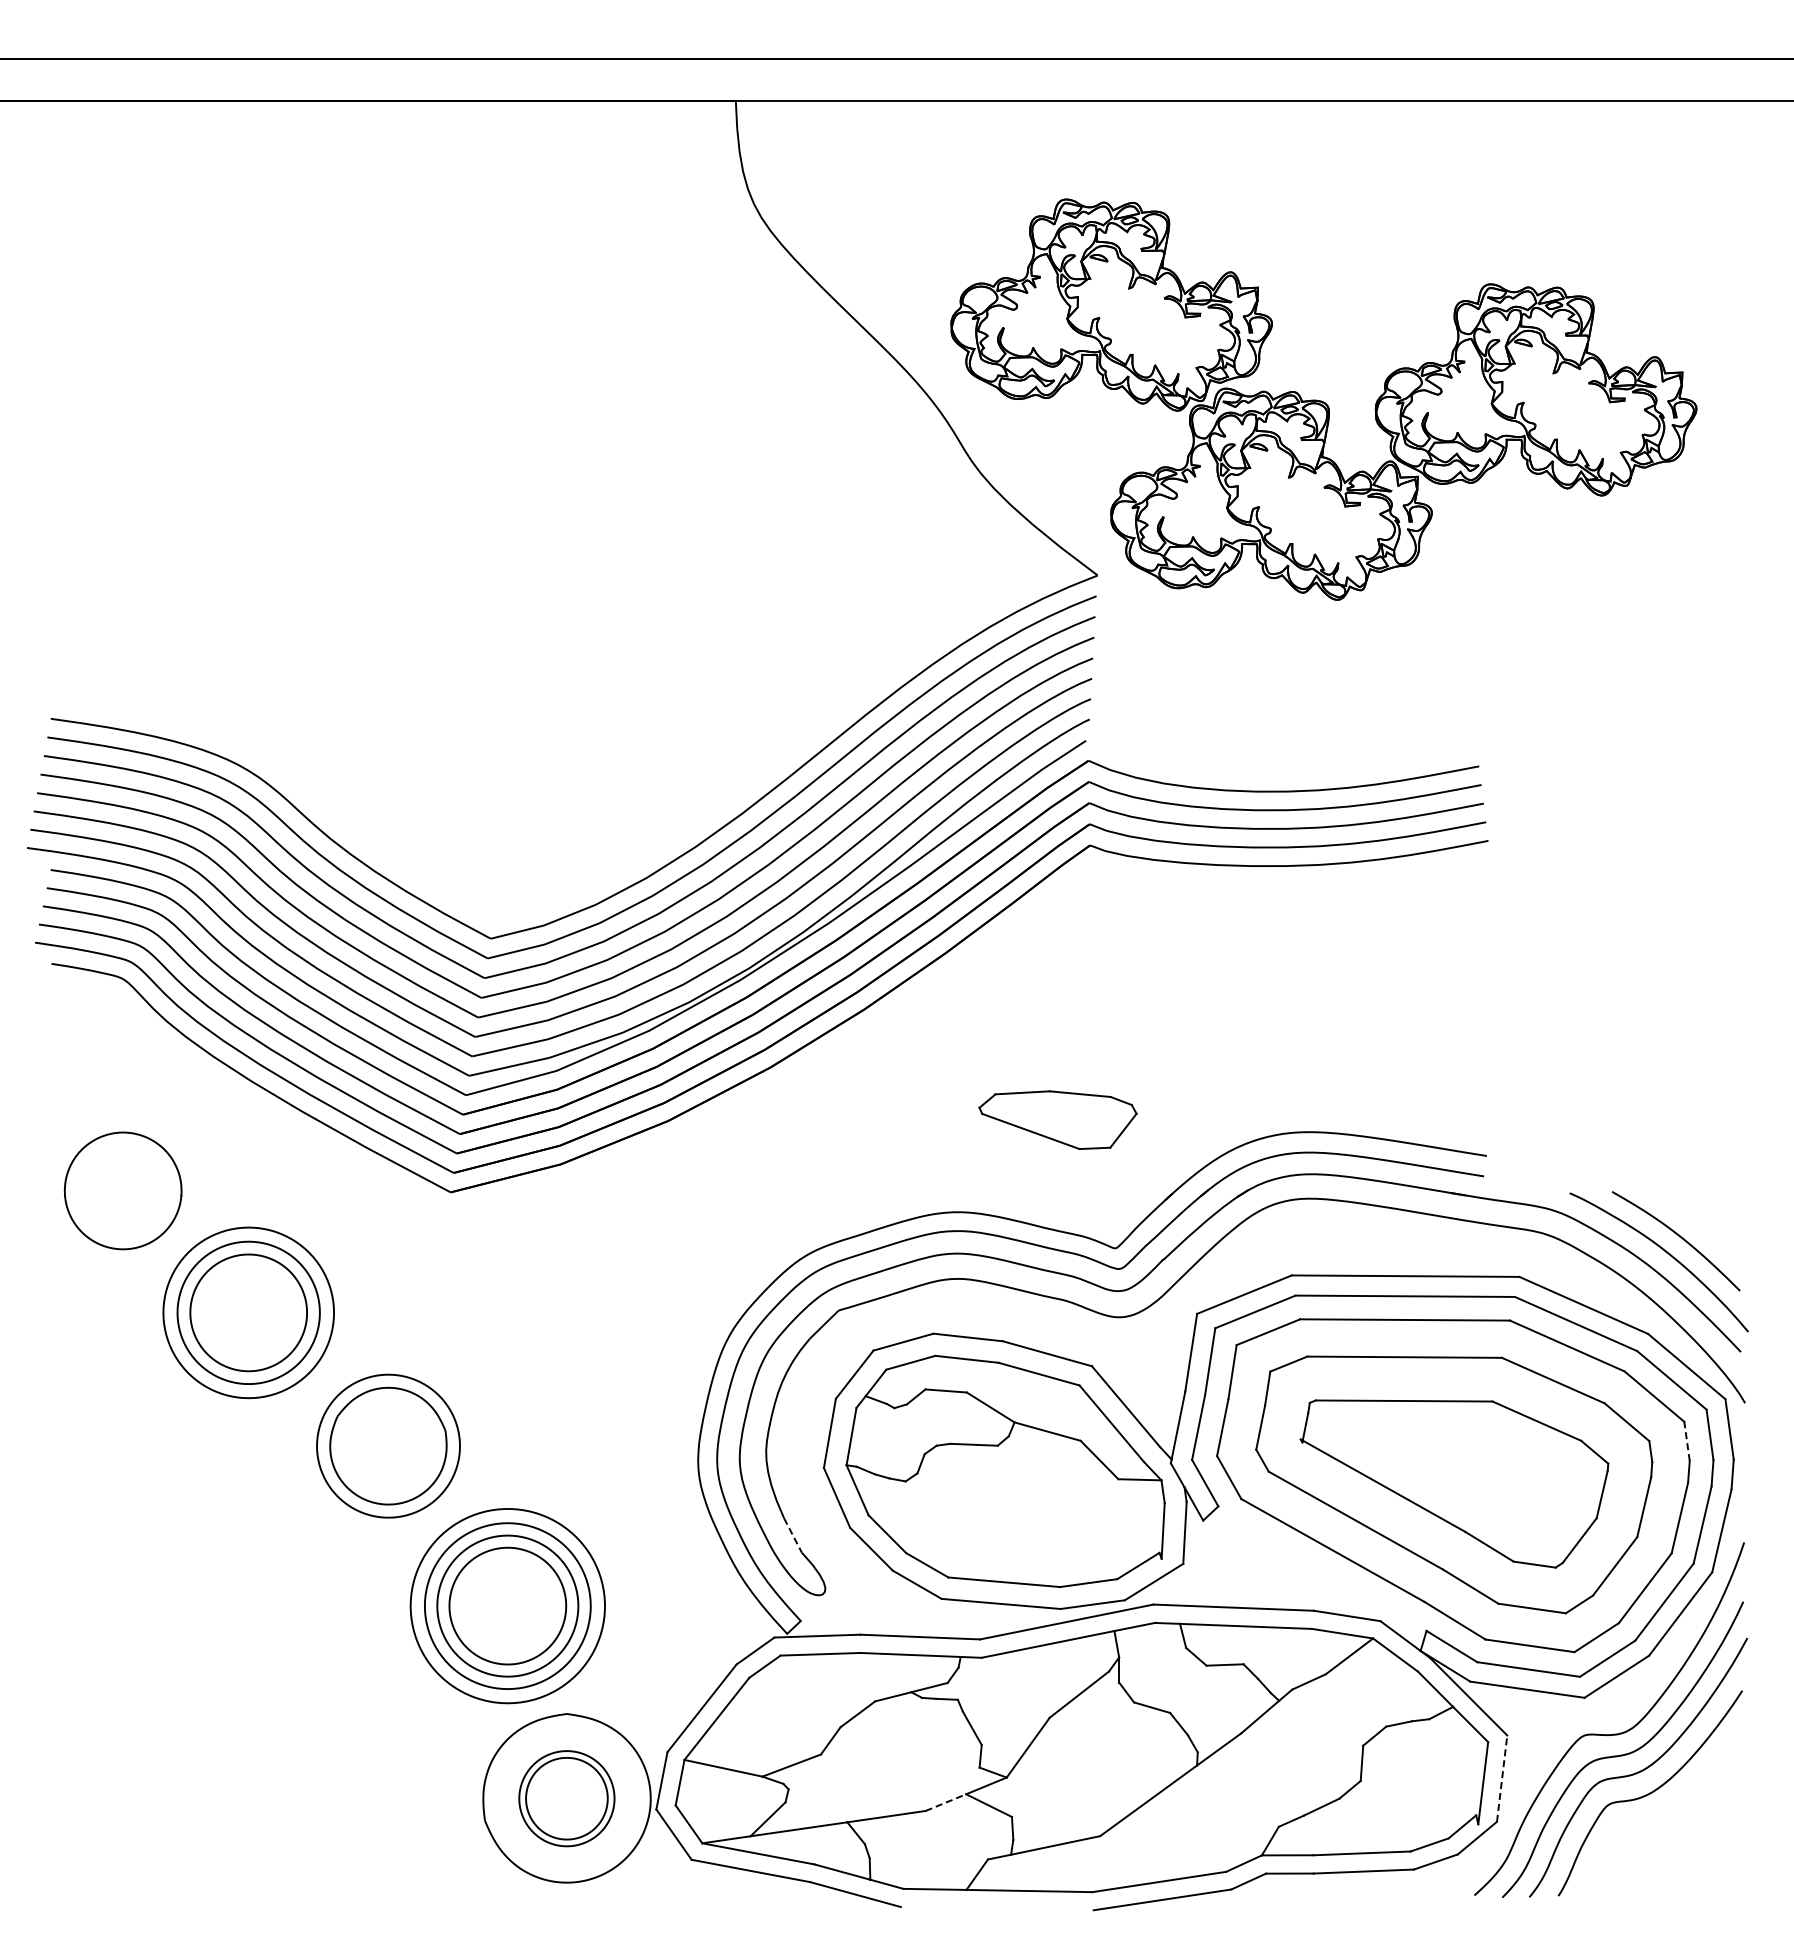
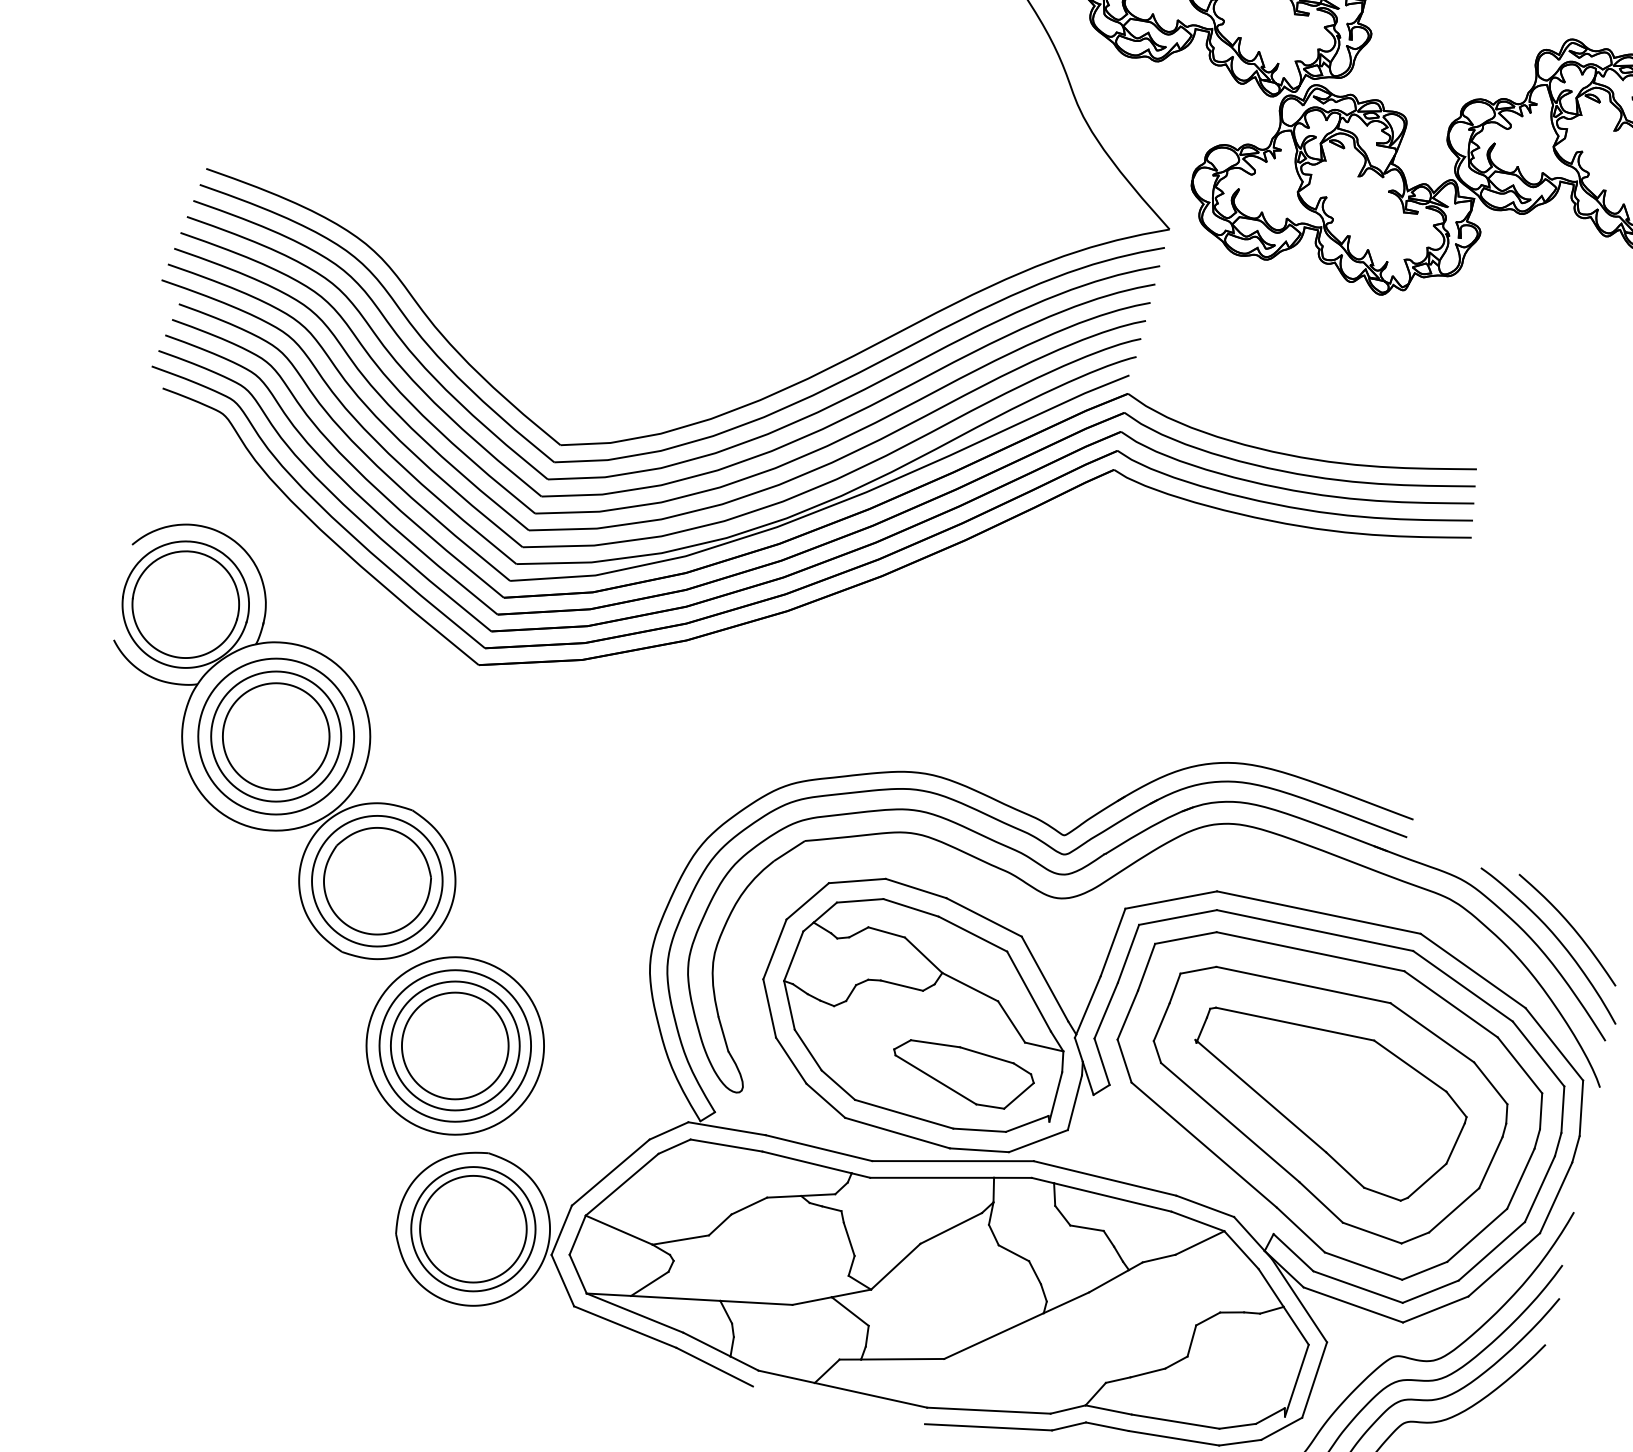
part: (1057, 1119) -> (961, 1073), moved
part: (263, 1317) -> (288, 743), added
line: (1687, 1441) -> (1541, 1111), dashed -> solid
line: (793, 1535) -> (723, 1034), dashed -> solid
line: (1502, 1778) -> (1314, 1379), dashed -> solid
part: (566, 1798) -> (473, 1228), size x1.43
line: (945, 1802) -> (811, 1300), dashed -> solid

